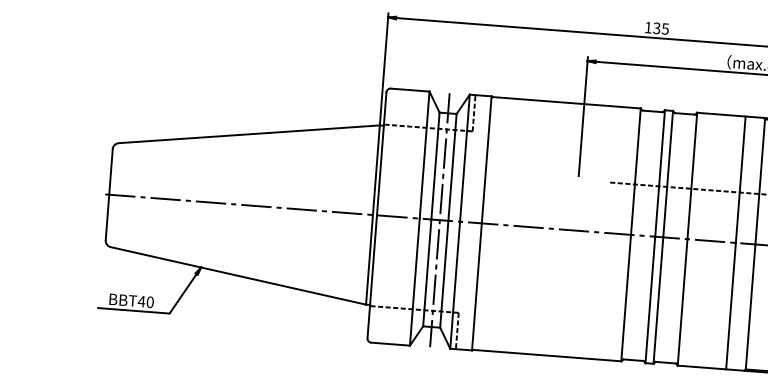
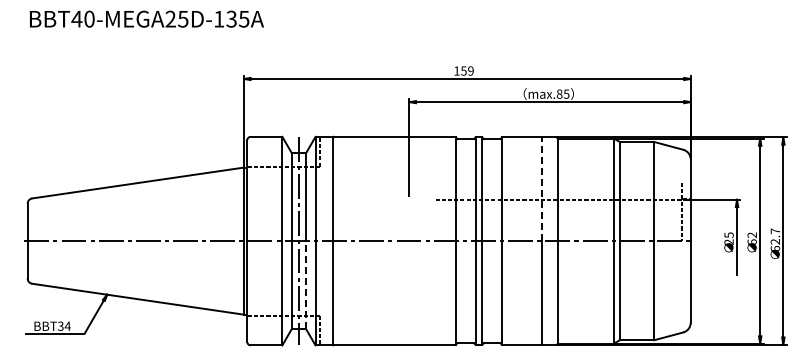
text: (661, 28) -> (467, 70), 135 -> 159
line: (740, 180) -> (541, 189), solid -> dashed
line: (443, 273) -> (305, 284), solid -> dashed
text: (145, 300) -> (63, 325), BBT40 -> BBT34

